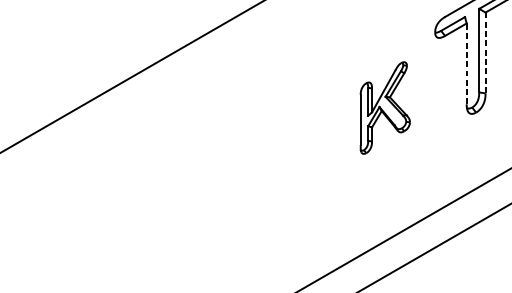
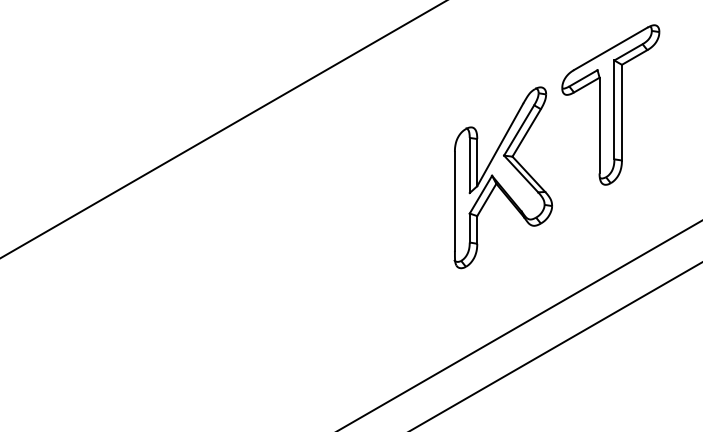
line: (485, 52) -> (621, 112), dashed -> solid
line: (466, 63) -> (599, 125), dashed -> solid
part: (384, 107) -> (502, 177), size x1.67

